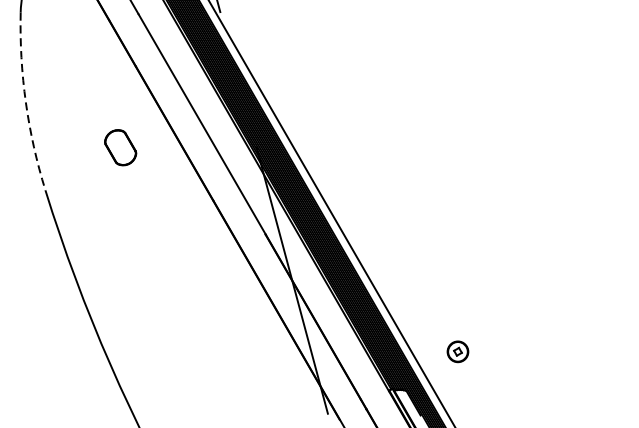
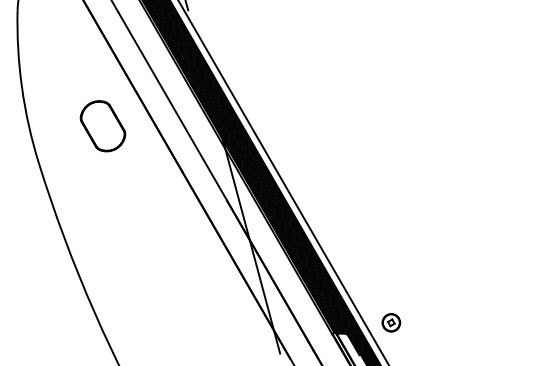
arc: (26, 102) -> (22, 87), dashed -> solid
part: (120, 147) -> (102, 126), size x1.67
part: (458, 351) -> (391, 322), moved

